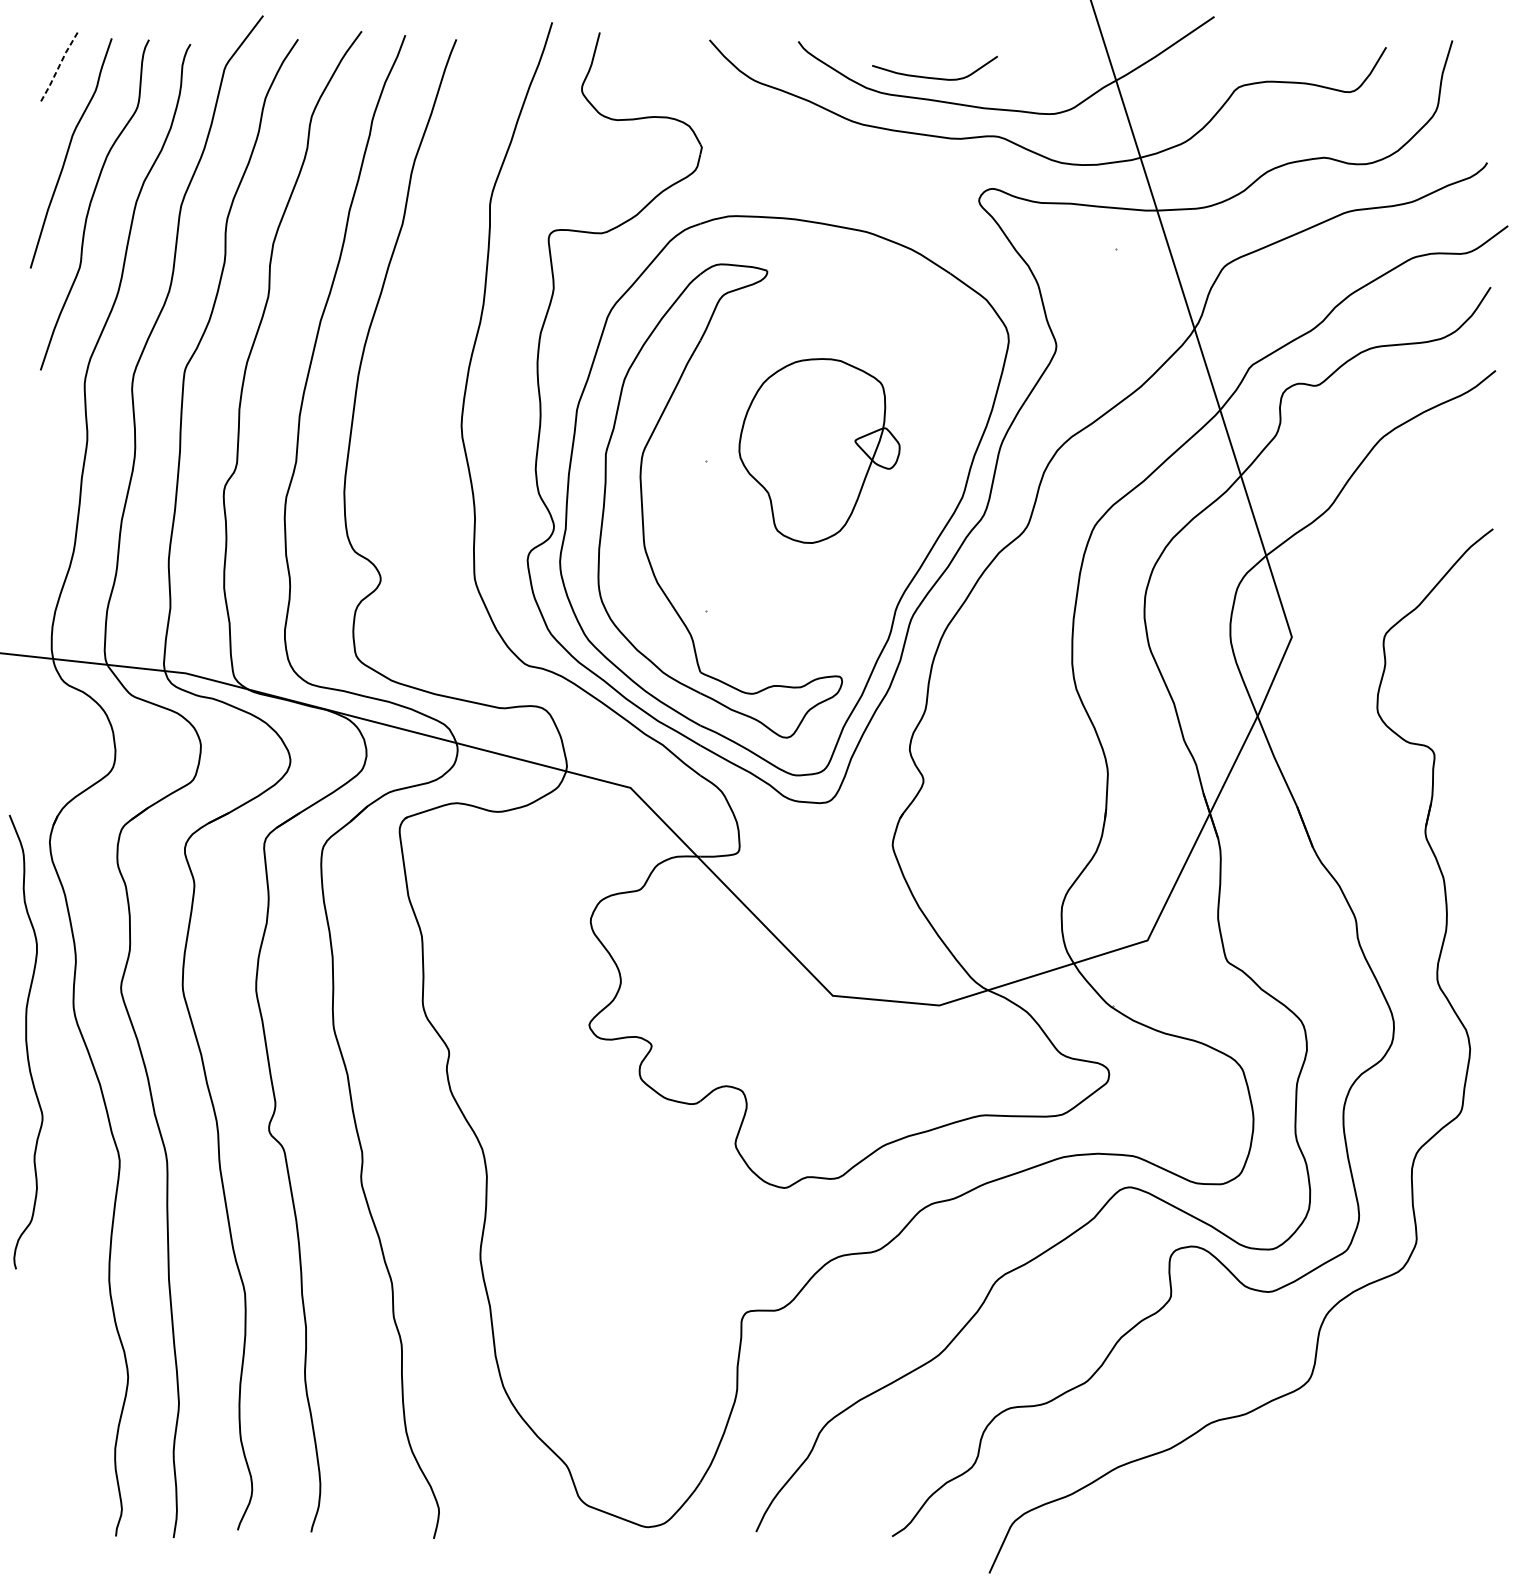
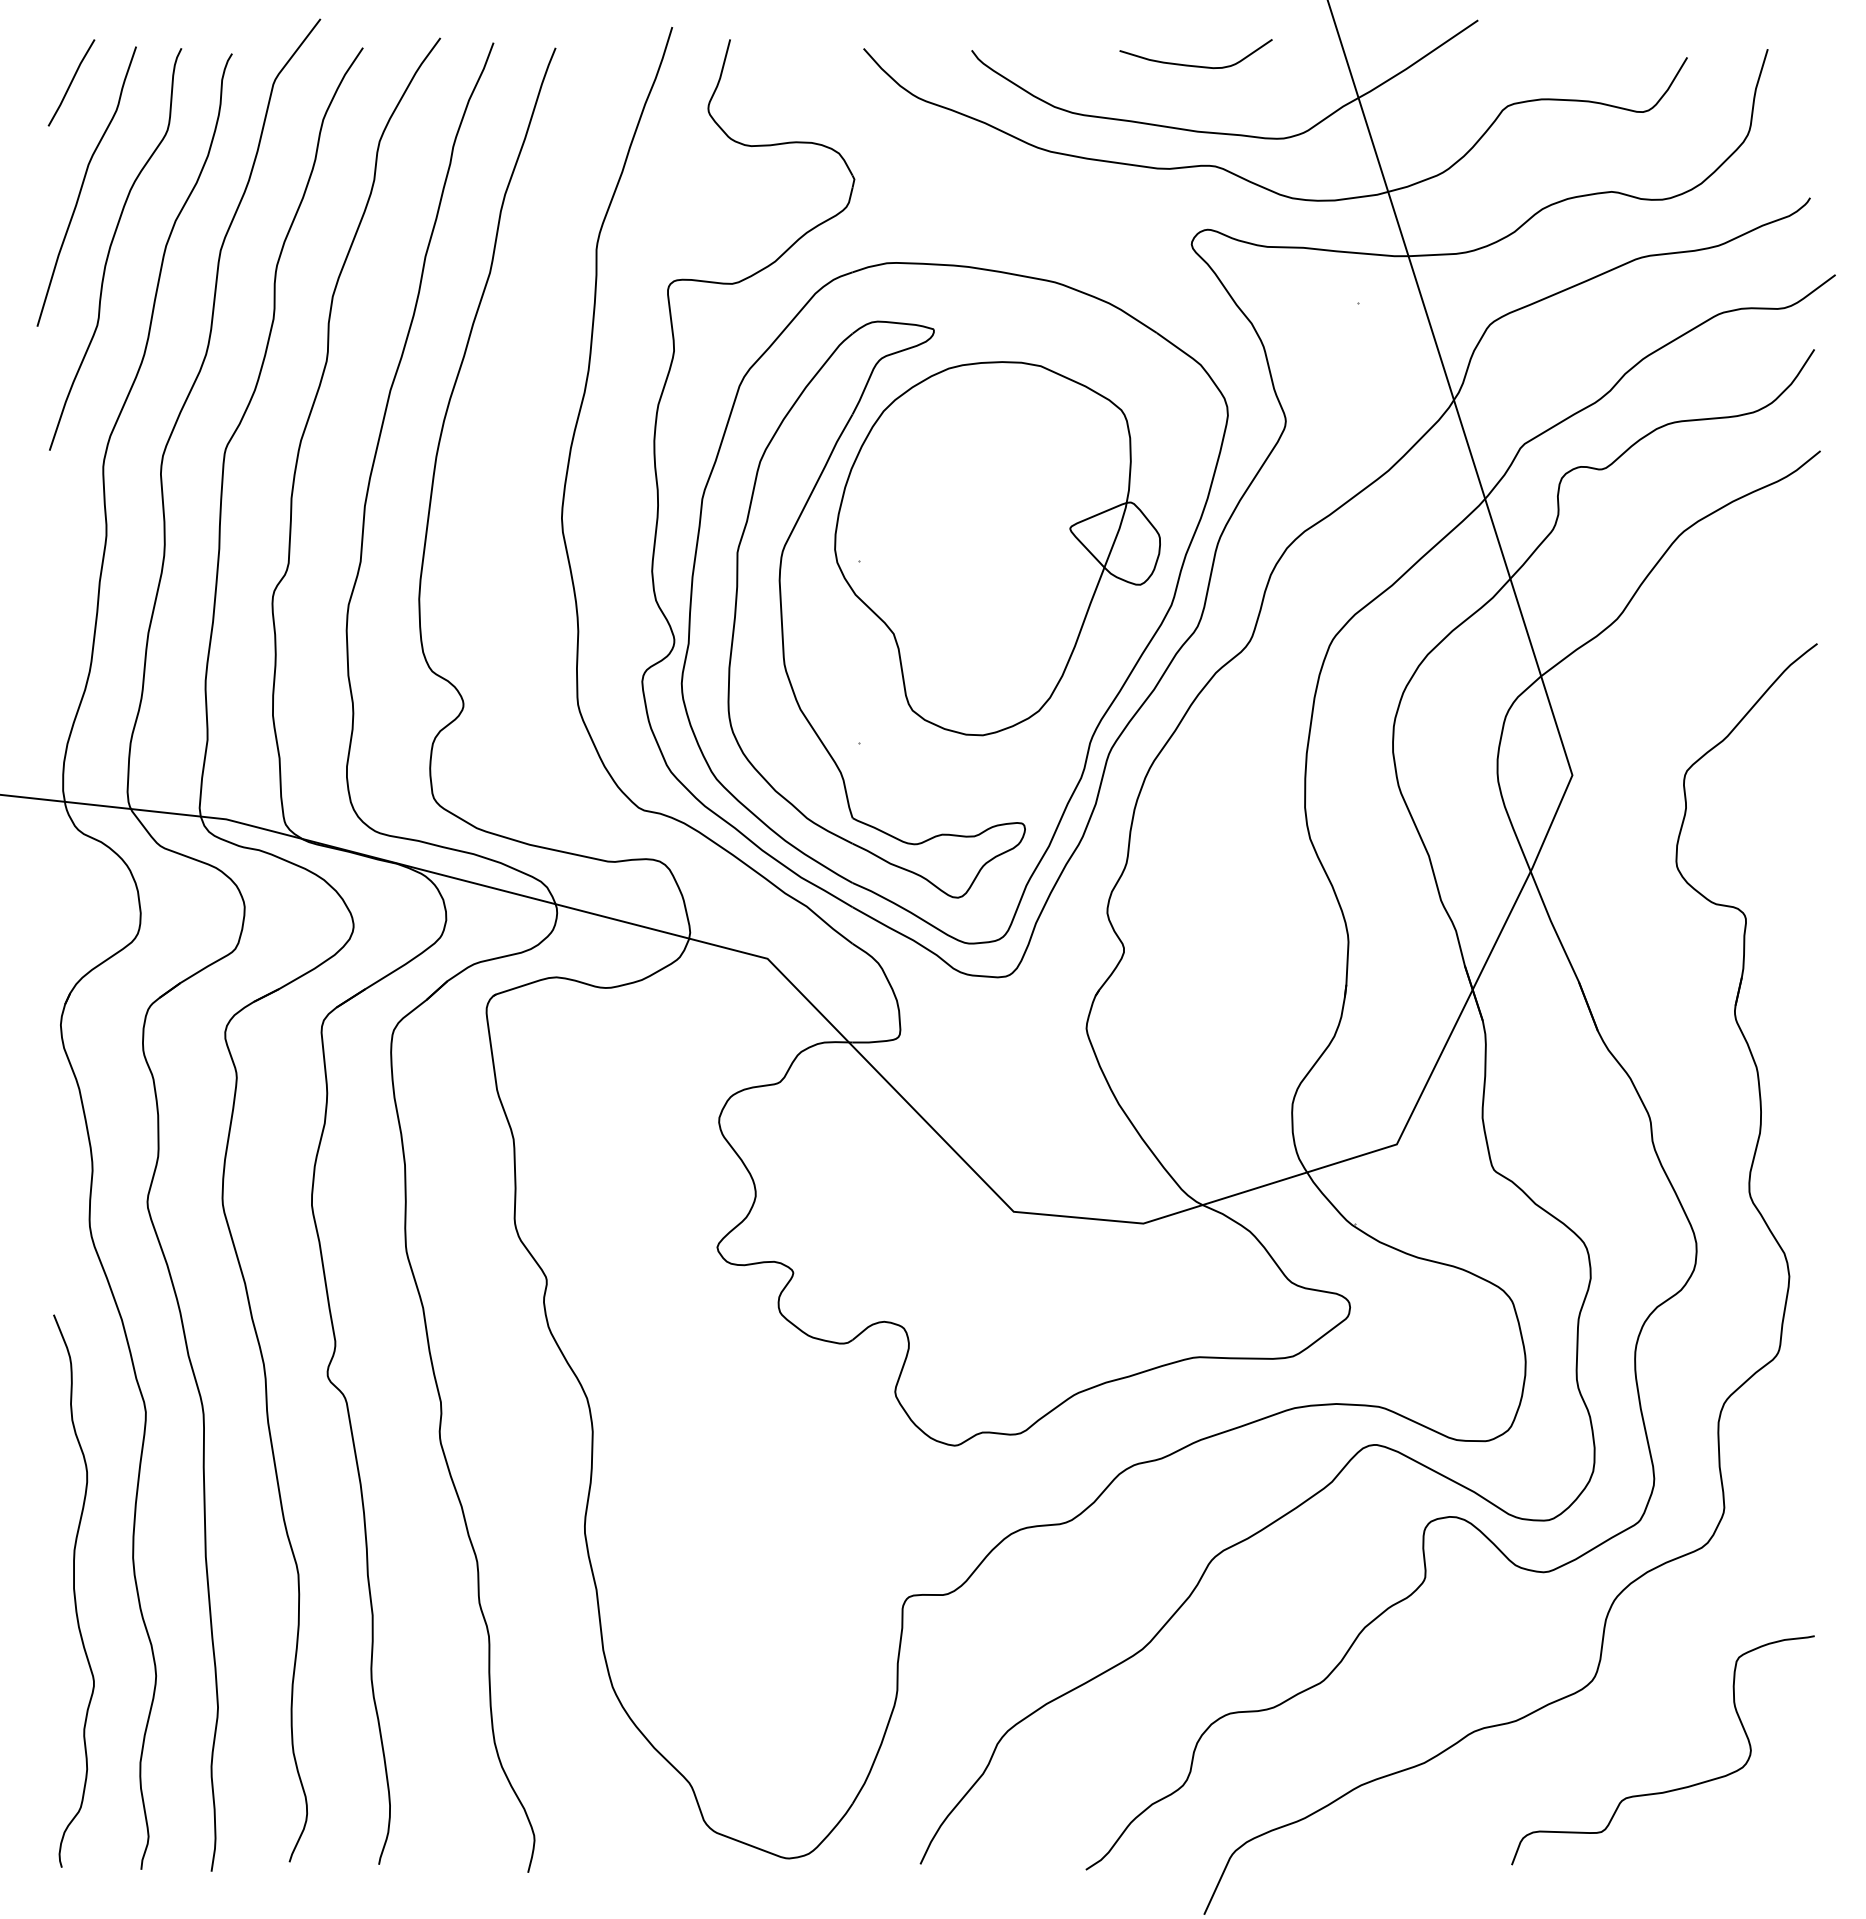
line: (58, 67) -> (71, 82), dashed -> solid
curve: (934, 77) -> (1195, 65), moved
part: (819, 450) -> (997, 548), size x1.67
curve: (25, 1041) -> (73, 1590), moved
curve: (1373, 1470) -> (1671, 1789), added

